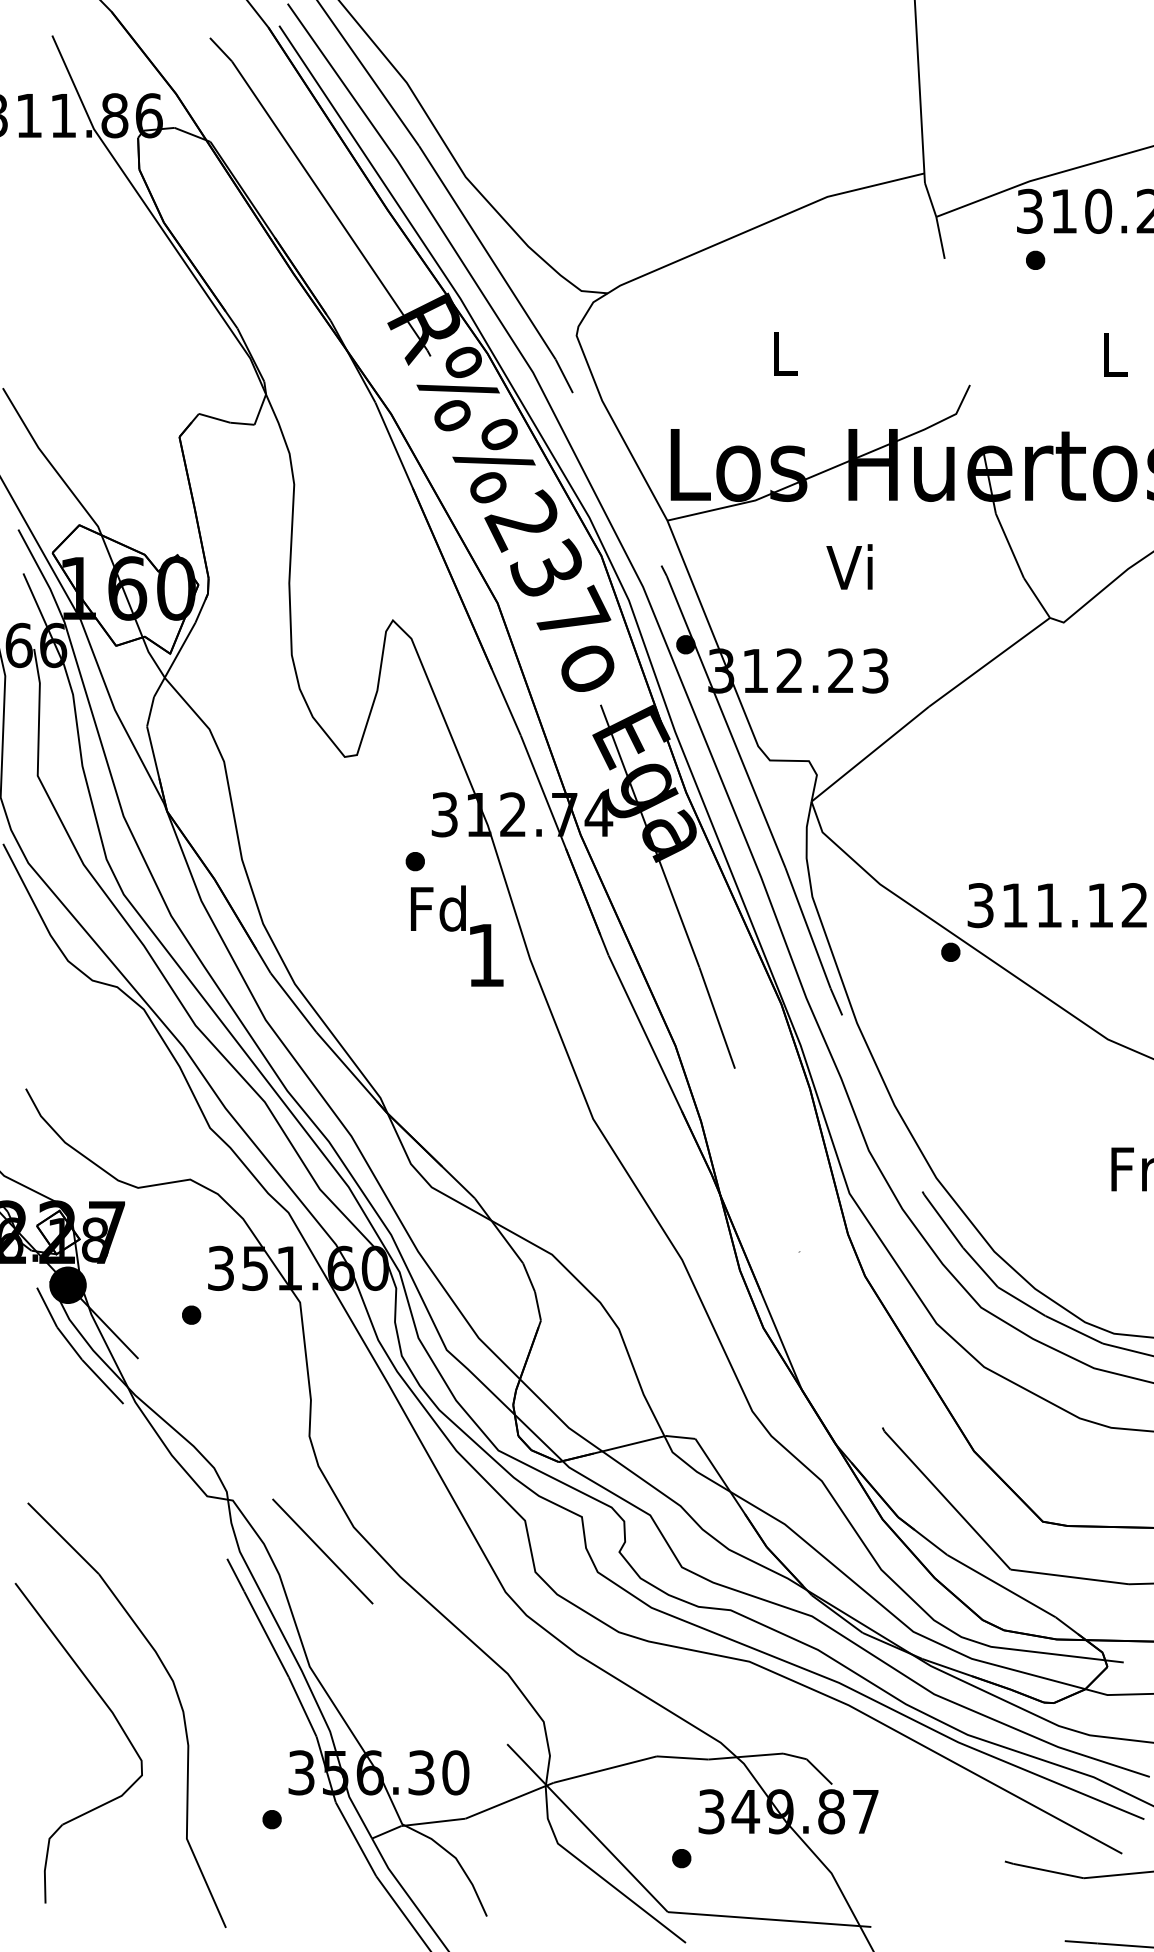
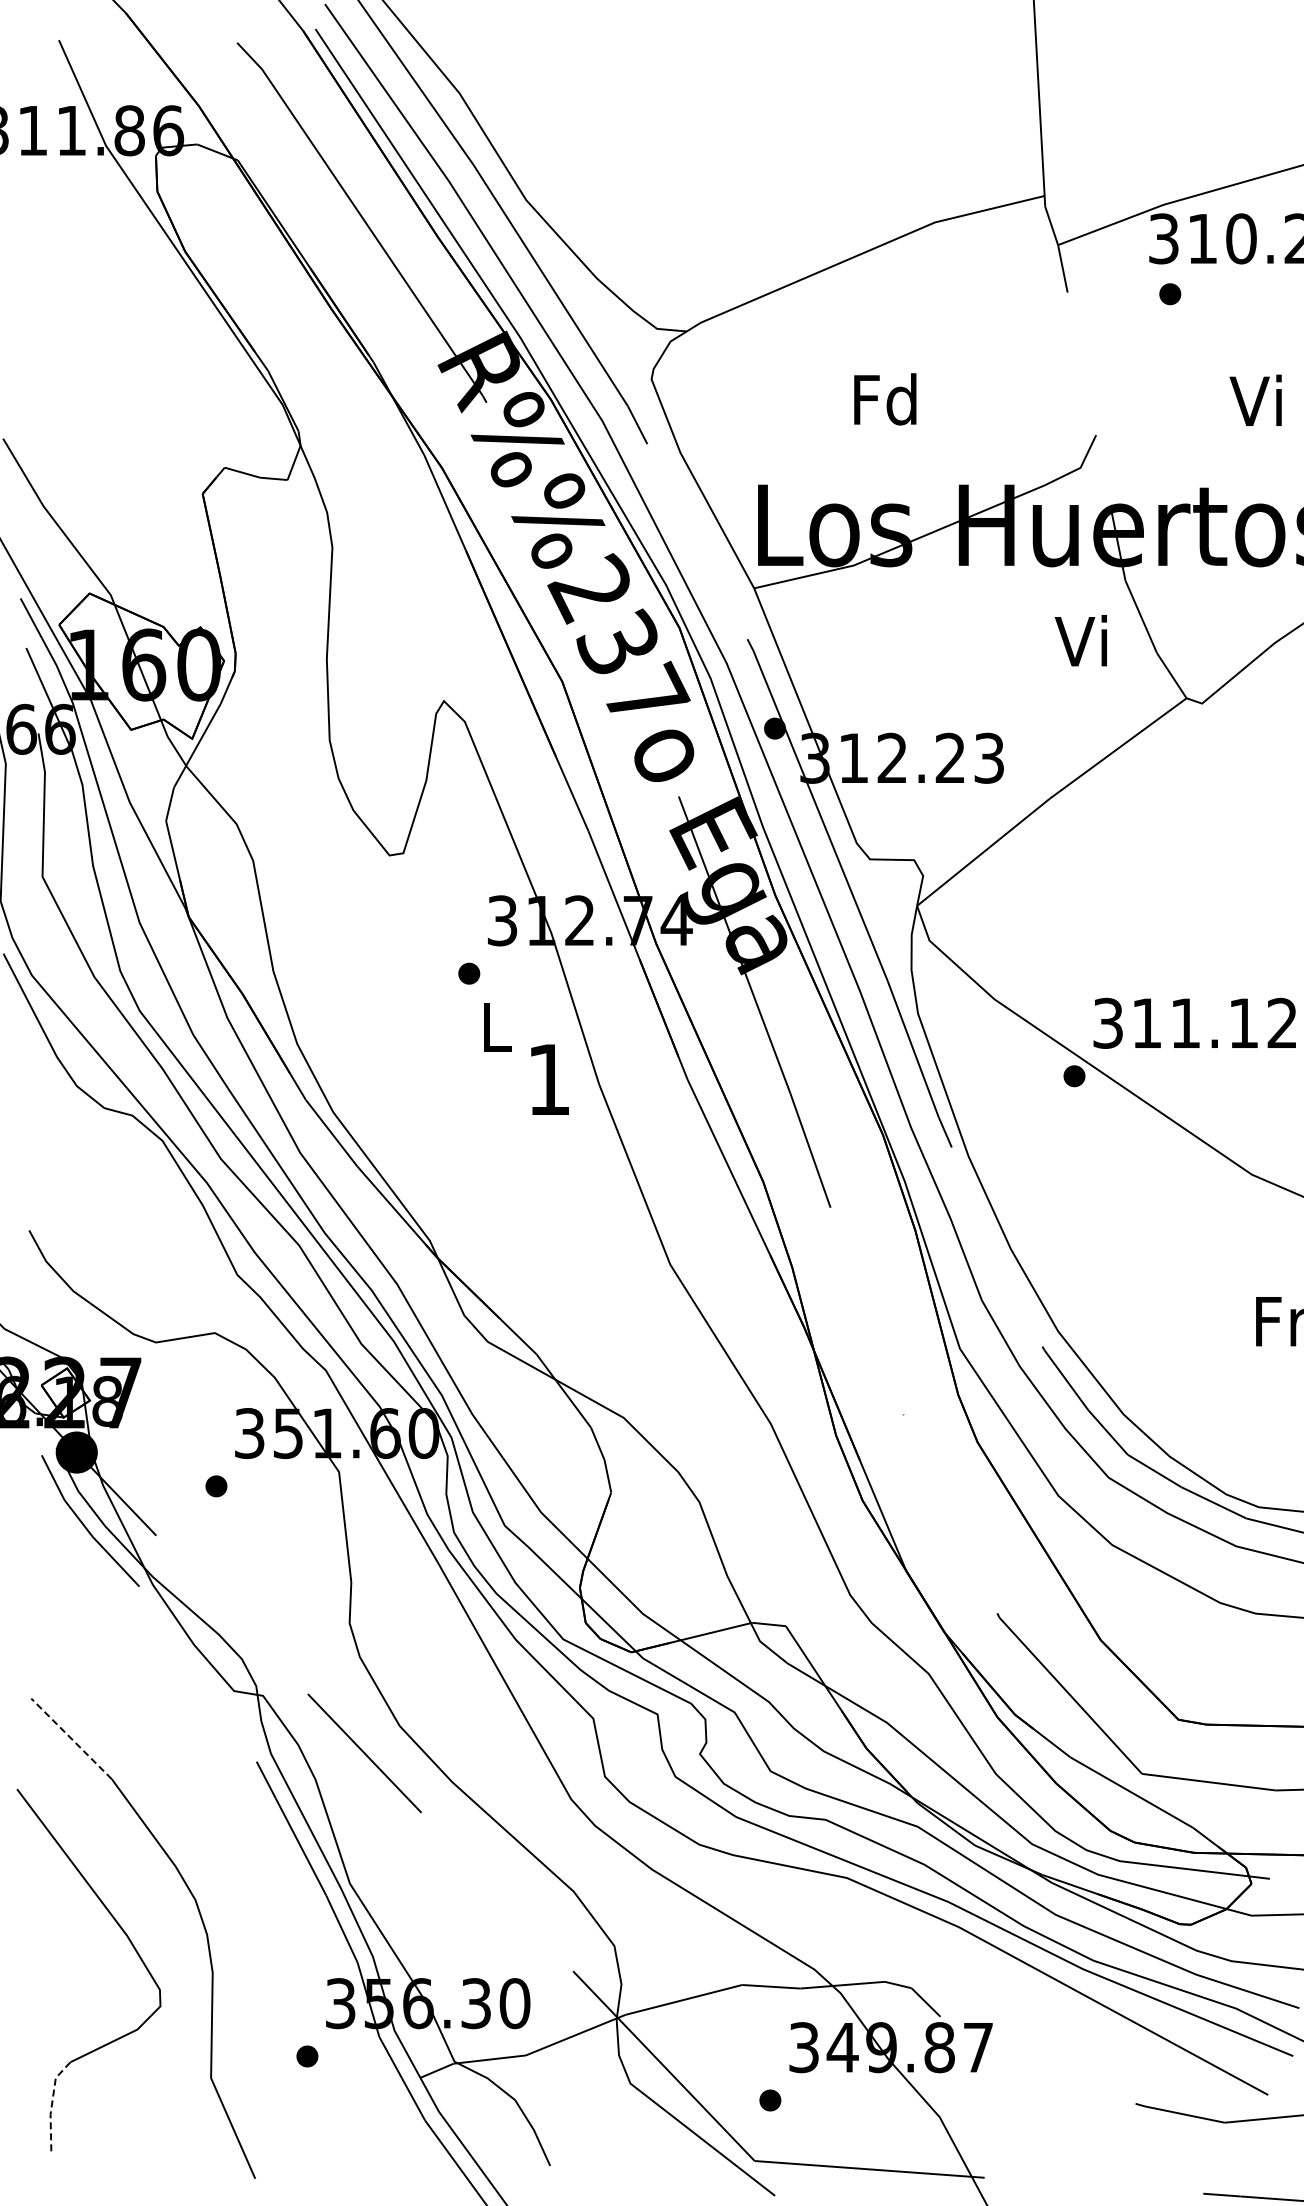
text: (783, 353) -> (885, 399), L -> Fd
text: (1110, 353) -> (1255, 399), L -> Vi
text: (849, 566) -> (1080, 640), moved
text: (438, 908) -> (495, 1026), Fd -> L
line: (63, 1538) -> (71, 1738), solid -> dashed
line: (46, 1861) -> (52, 2103), solid -> dashed

